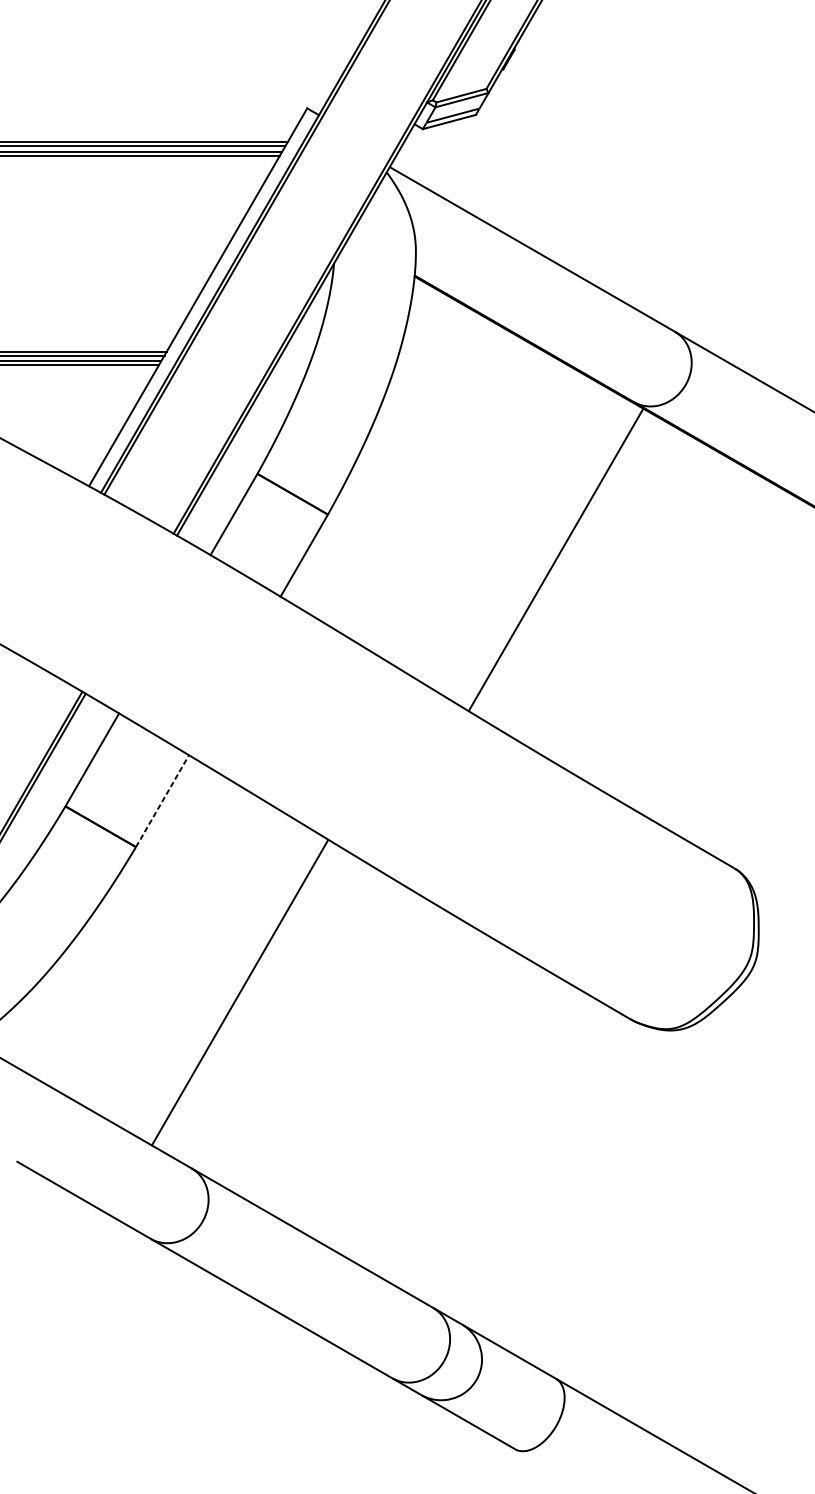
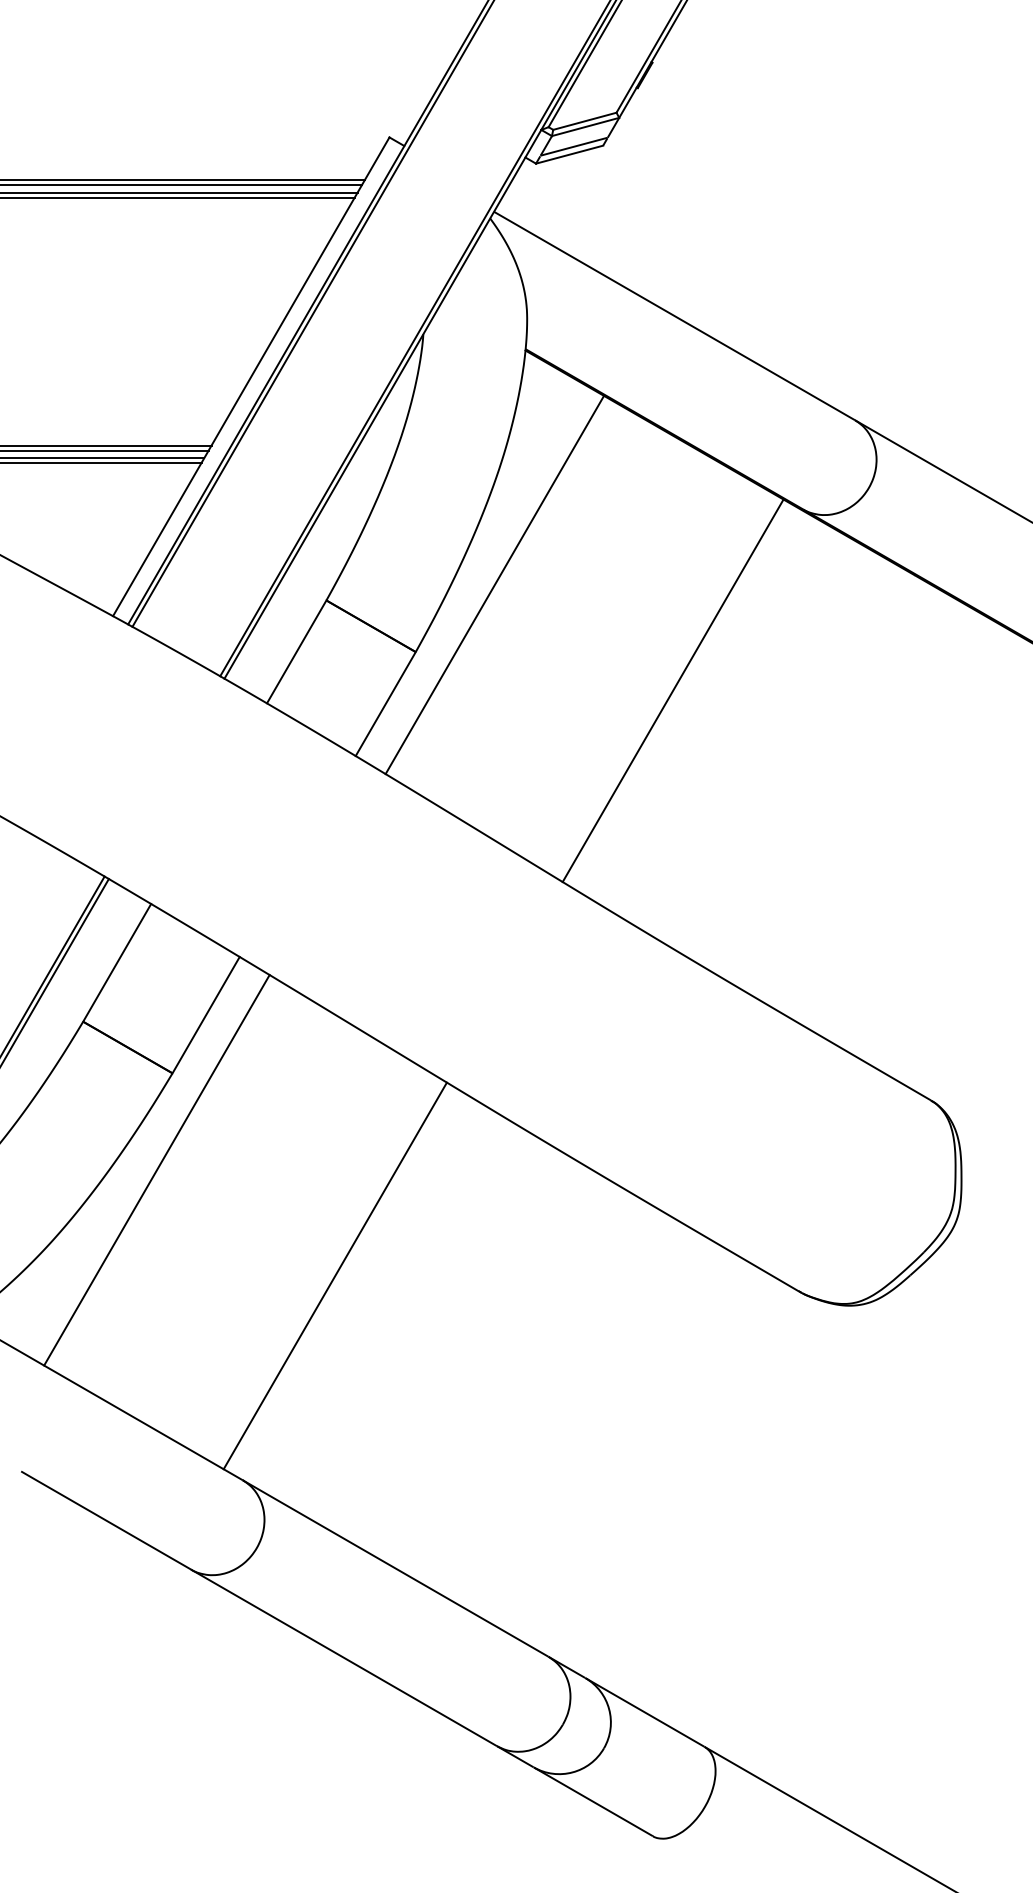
line: (390, 461) -> (494, 584), added
line: (555, 559) -> (672, 690), moved
line: (162, 800) -> (206, 1014), dashed -> solid
line: (123, 923) -> (156, 1170), added
line: (239, 992) -> (334, 1275), moved

